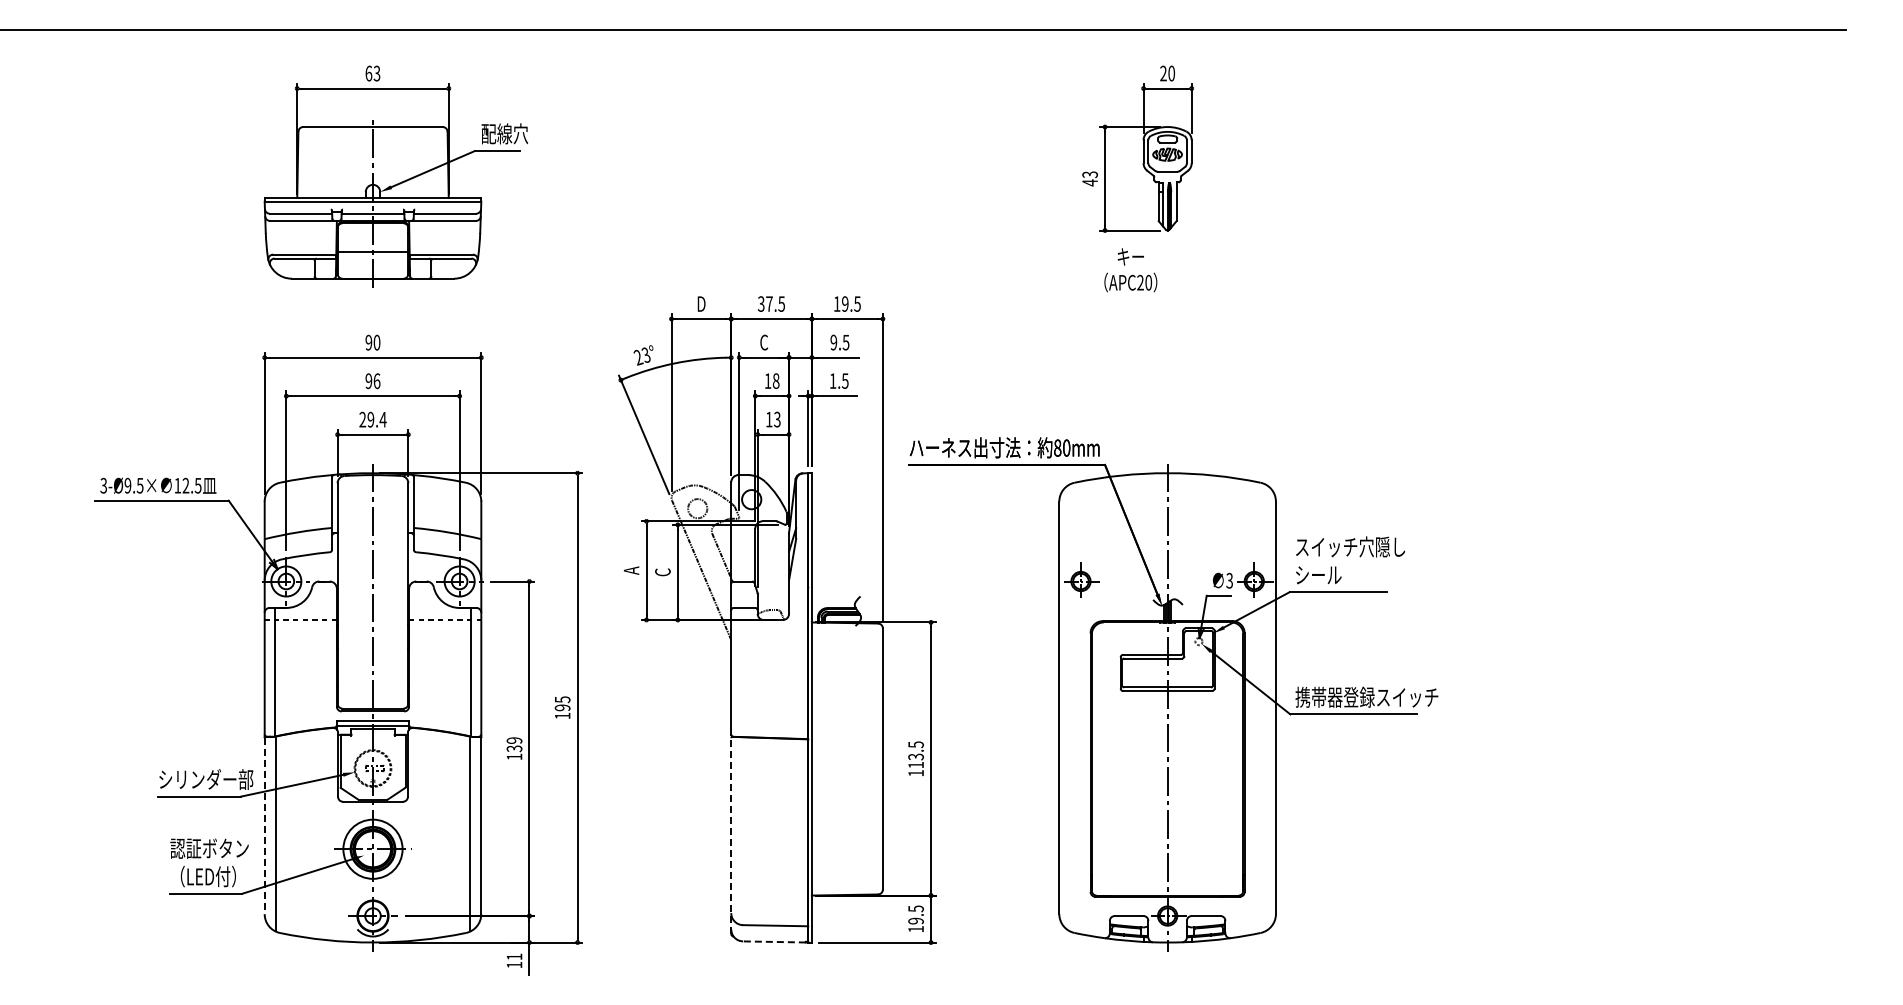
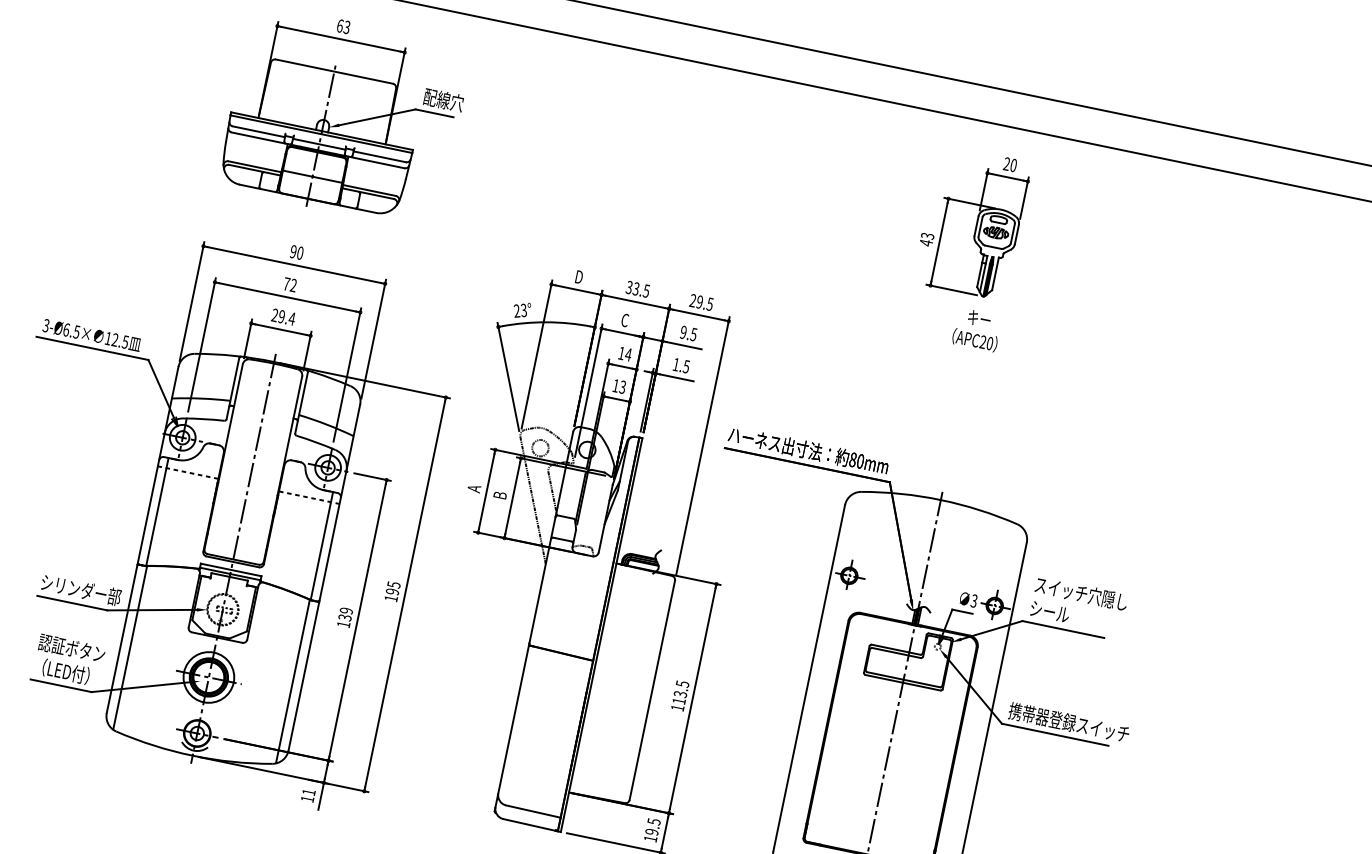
text: (1130, 270) -> (976, 330), moved
text: (769, 303) -> (636, 288), 37.5 -> 33.5
text: (836, 303) -> (692, 300), 19.5 -> 29.5
text: (775, 380) -> (628, 354), 18 -> 14
text: (372, 381) -> (289, 284), 96 -> 72
text: (127, 485) -> (66, 329), 3-Ø9.5× -> 3-Ø6.5×
text: (662, 572) -> (499, 495), C -> B
line: (264, 826) -> (121, 639), dashed -> solid
line: (731, 834) -> (512, 727), dashed -> solid
line: (773, 941) -> (528, 824), dashed -> solid

